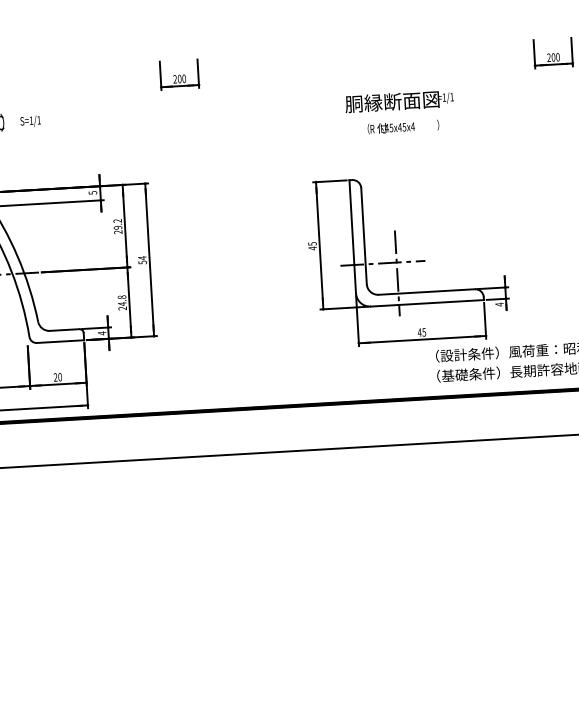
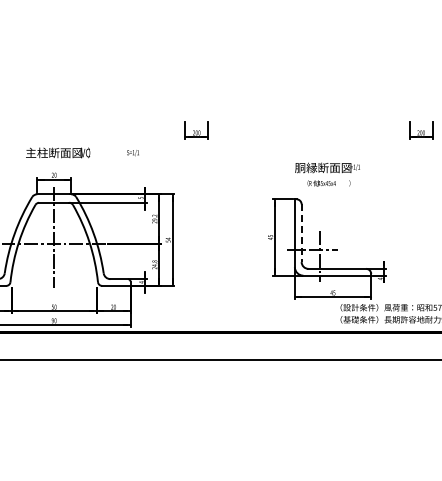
text: (400, 112) -> (327, 174), moved
text: (29, 122) -> (132, 153), moved
line: (363, 236) -> (301, 233), solid -> dashed

